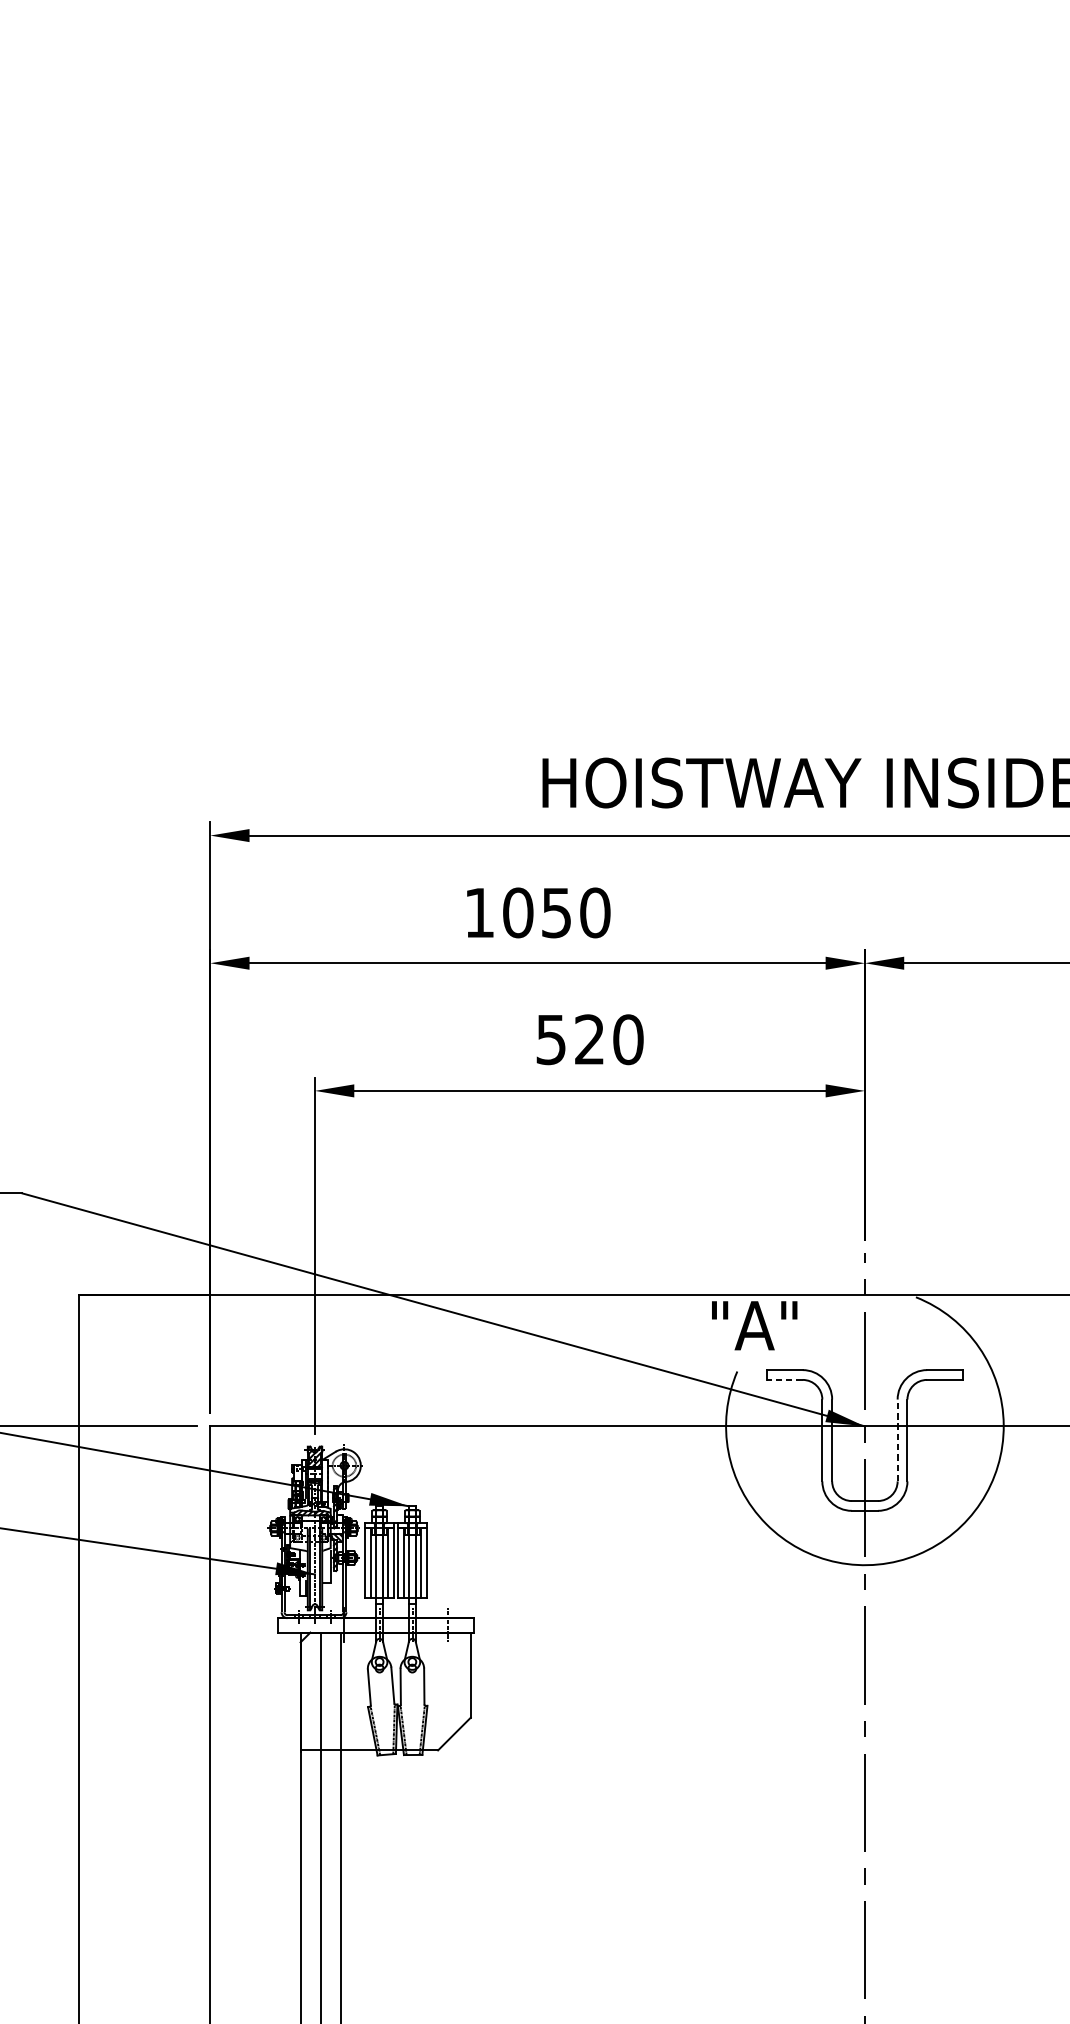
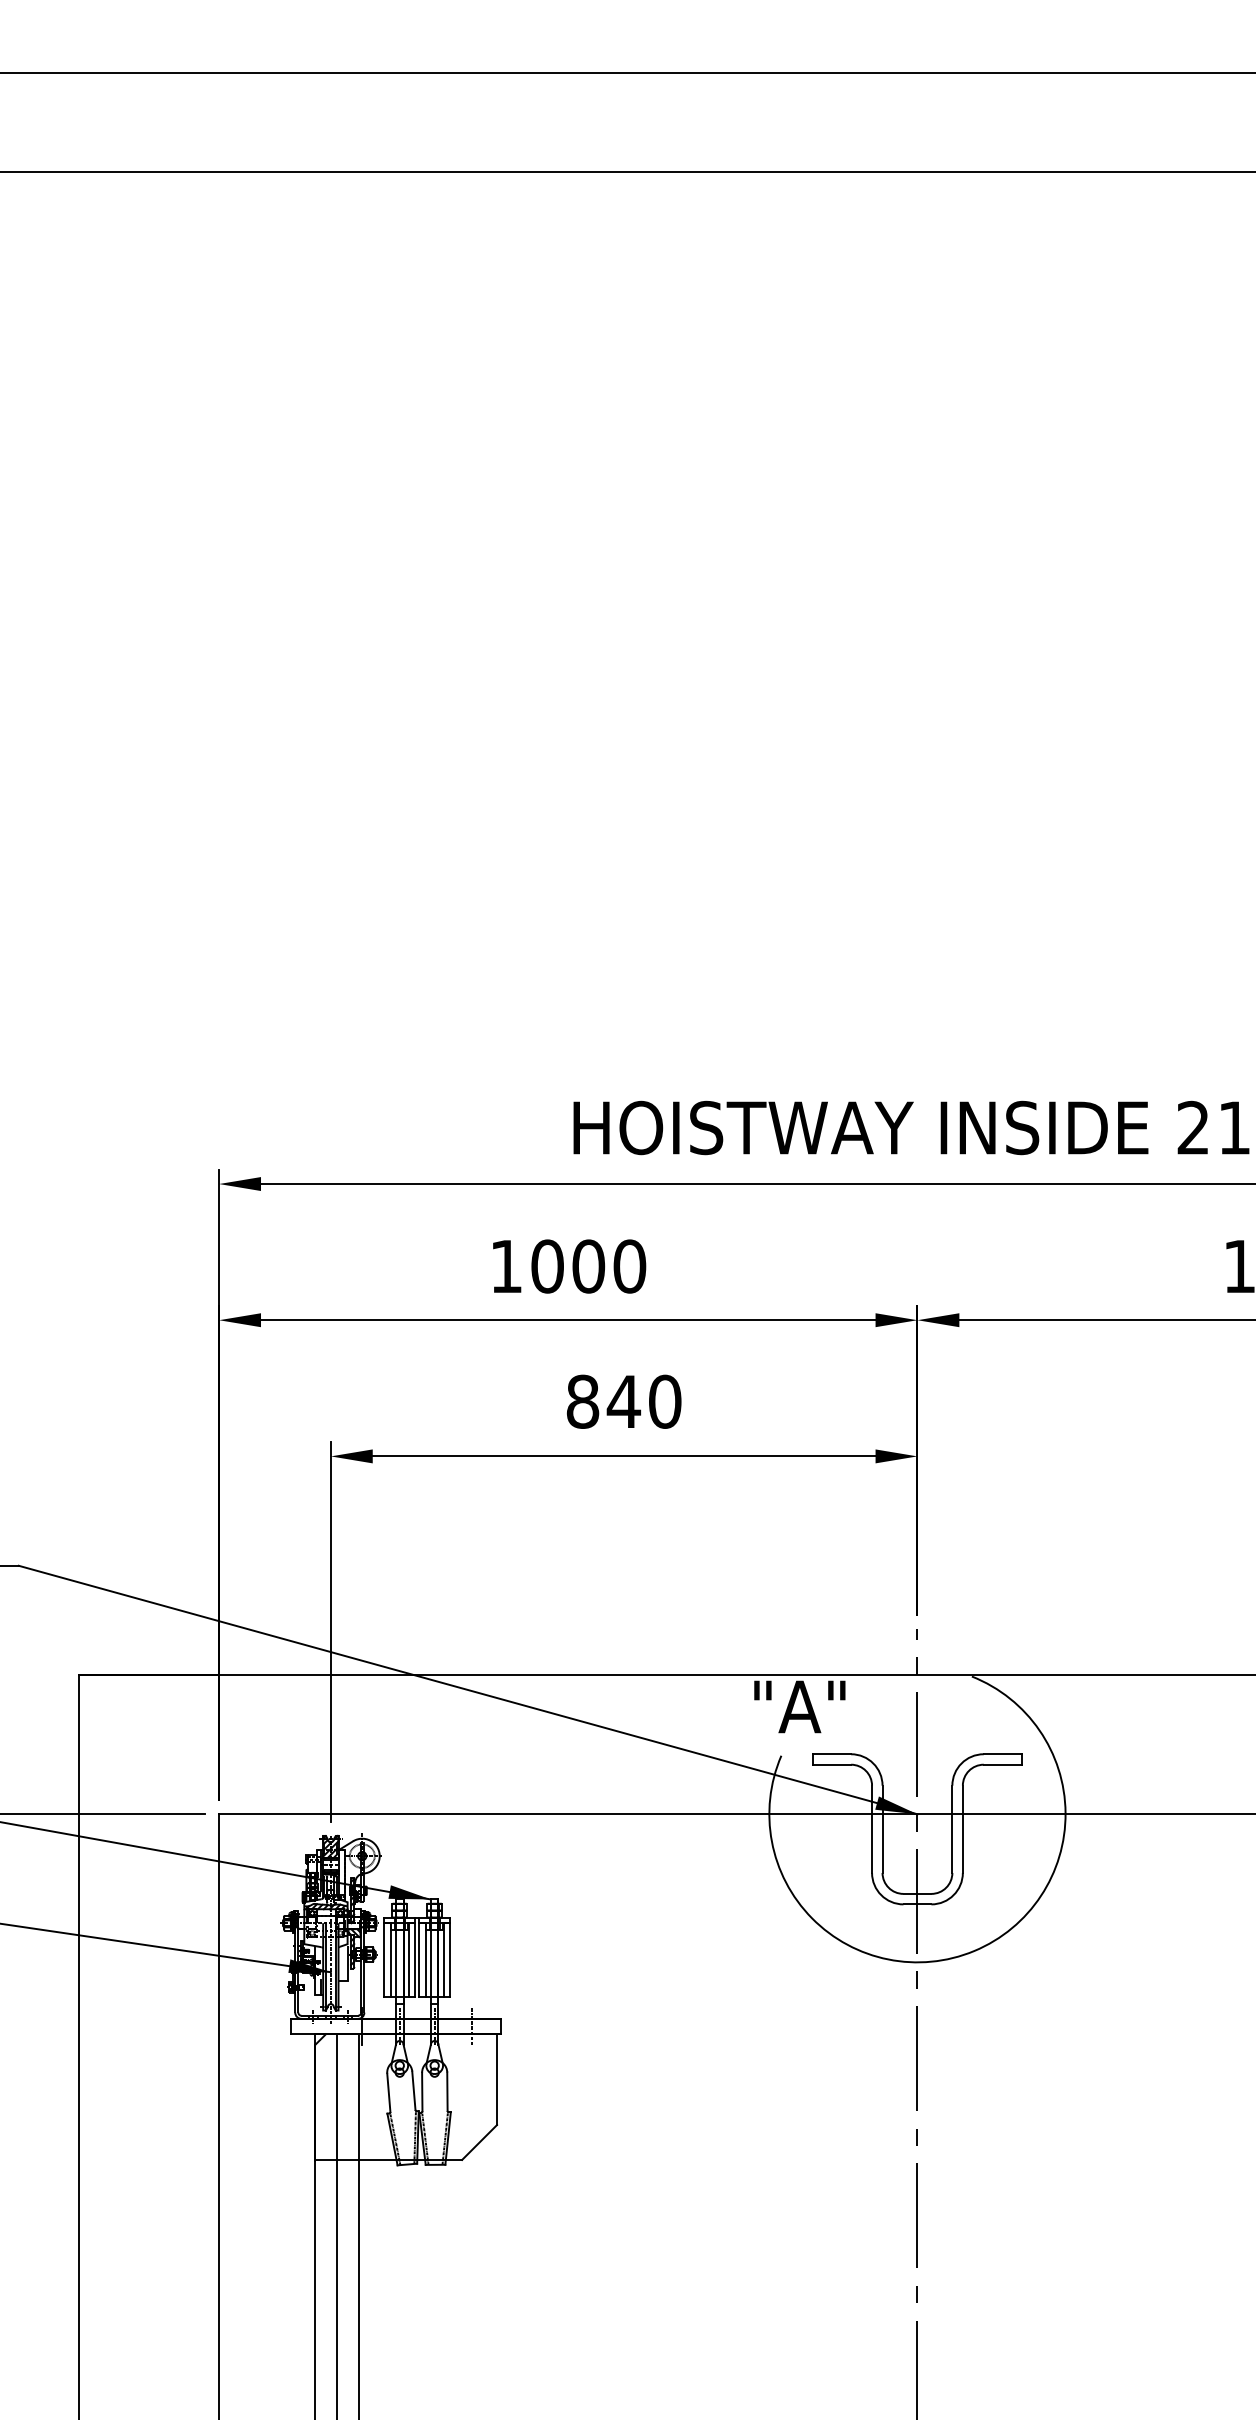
text: (556, 912) -> (588, 1266), 1050 -> 1000
text: (570, 1039) -> (603, 1401), 520 -> 840
line: (784, 1379) -> (831, 1764), dashed -> solid
line: (897, 1440) -> (952, 1829), dashed -> solid

